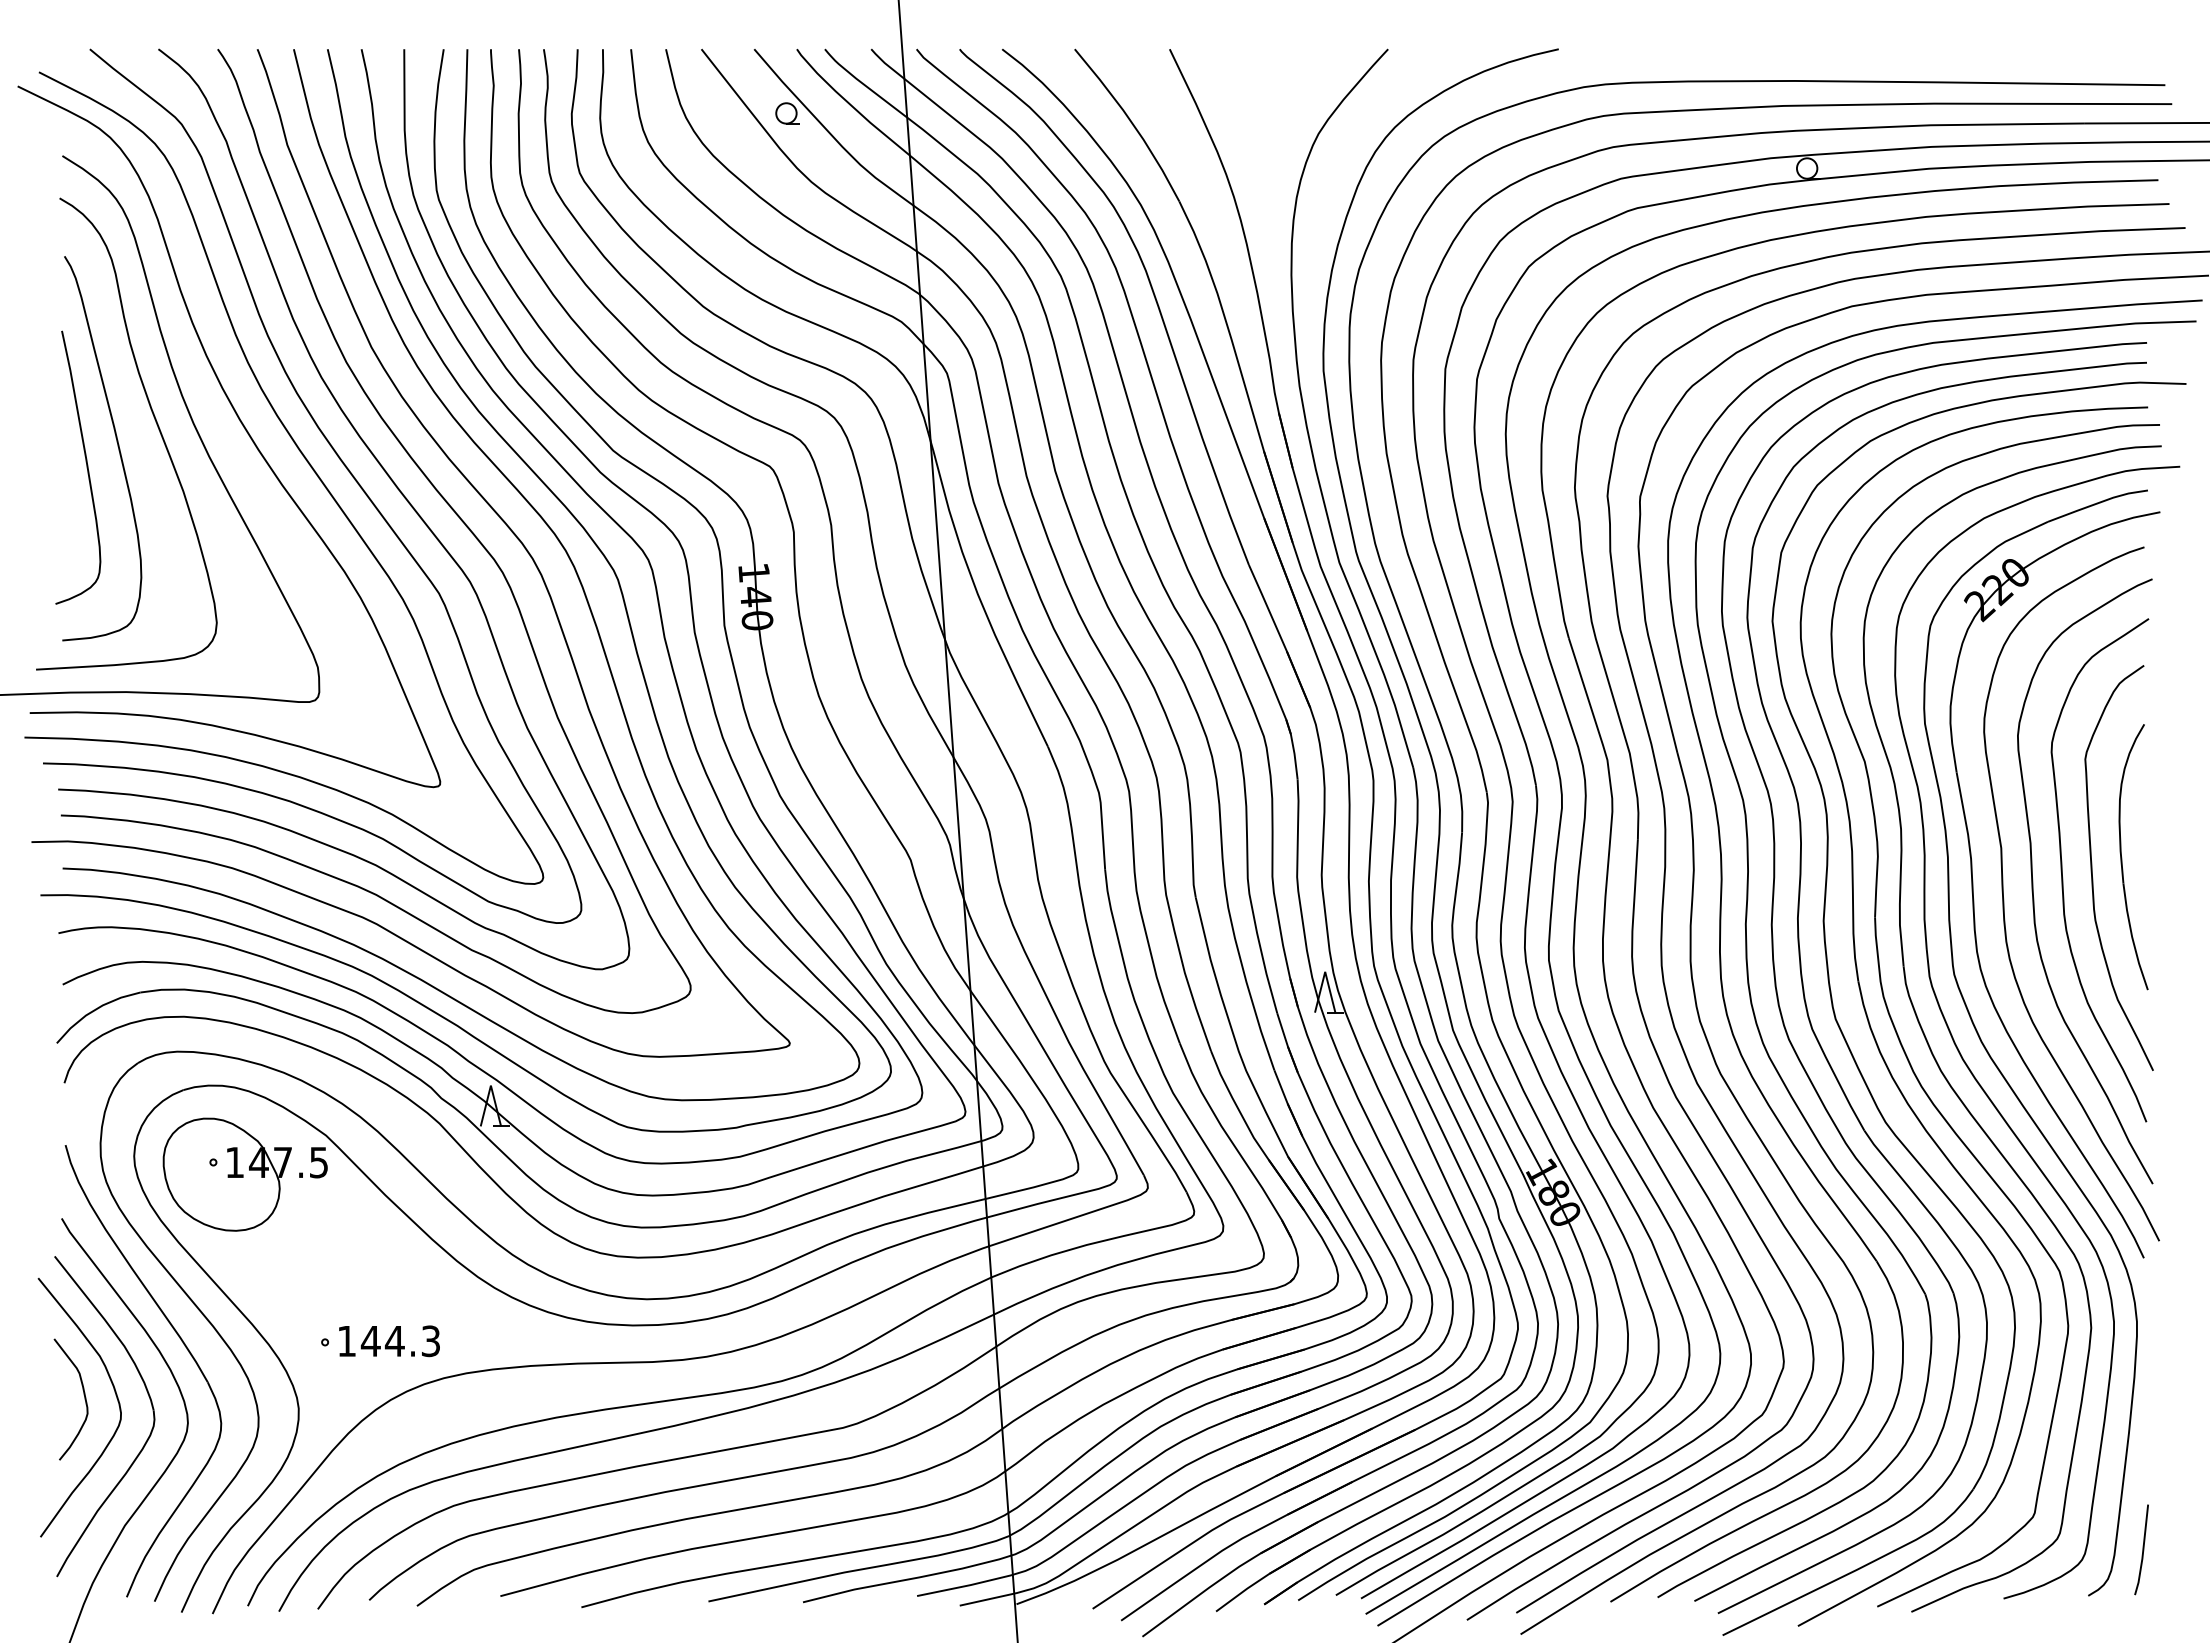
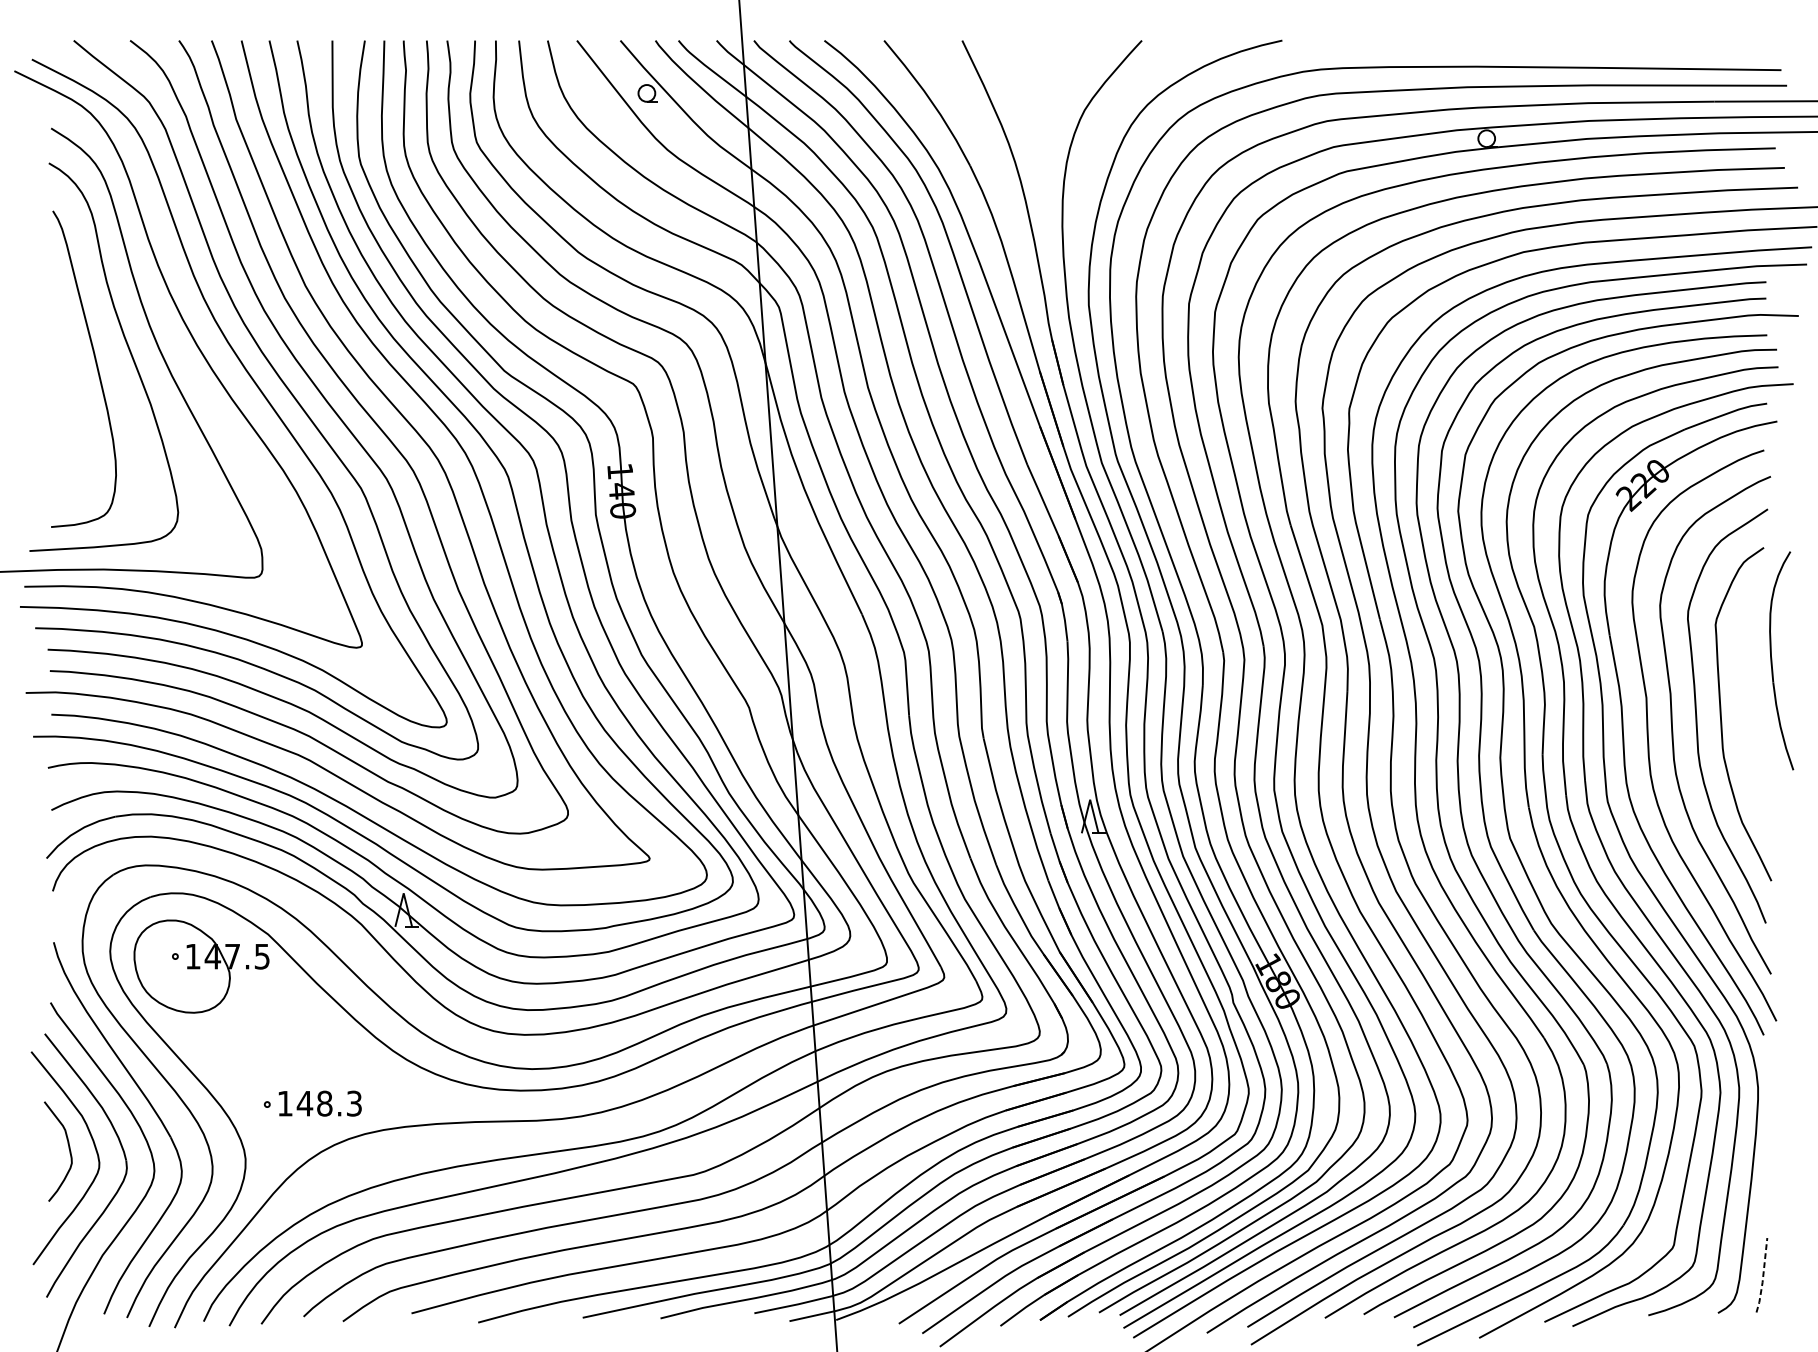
curve: (86, 467) -> (70, 384), removed
part: (2122, 857) -> (1772, 661), moved
text: (394, 1341) -> (324, 1103), 144.3 -> 148.3
line: (2143, 1551) -> (1763, 1276), solid -> dashed

